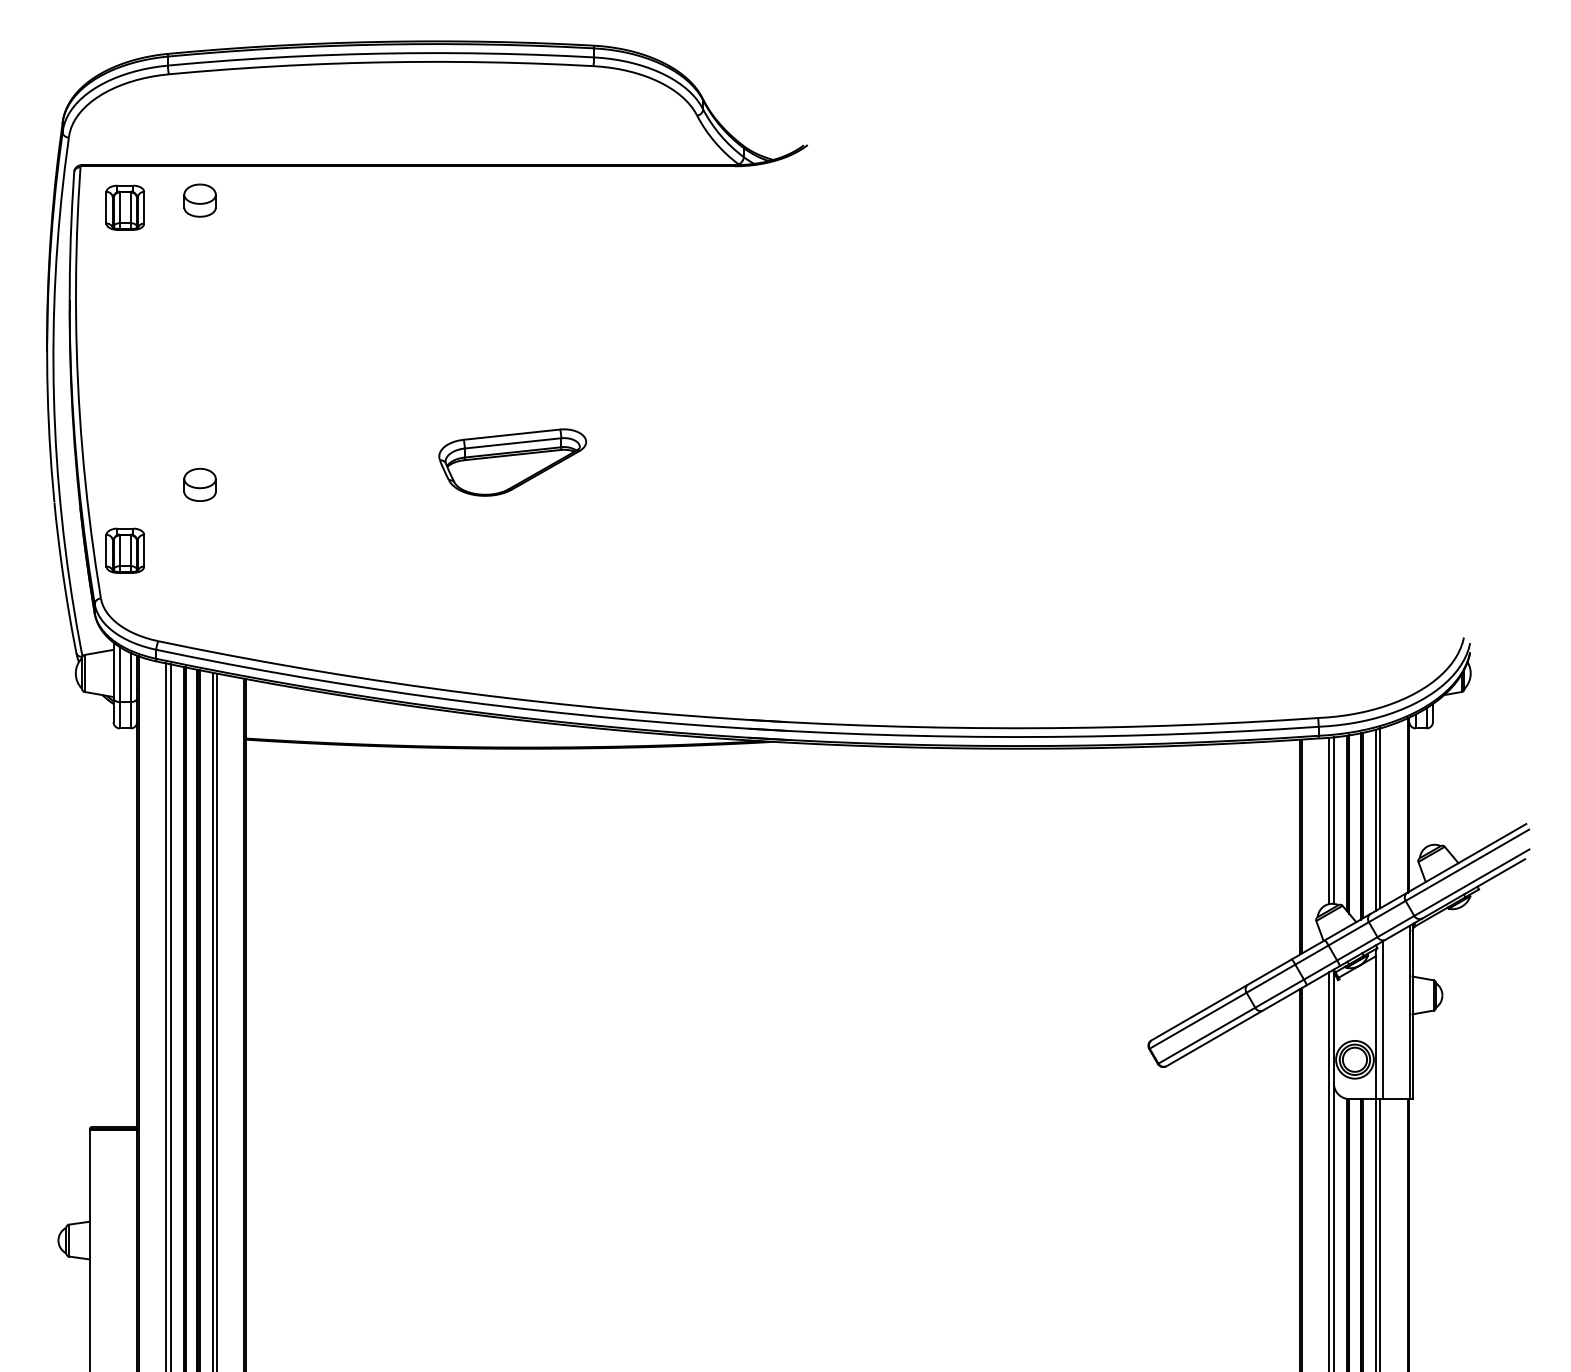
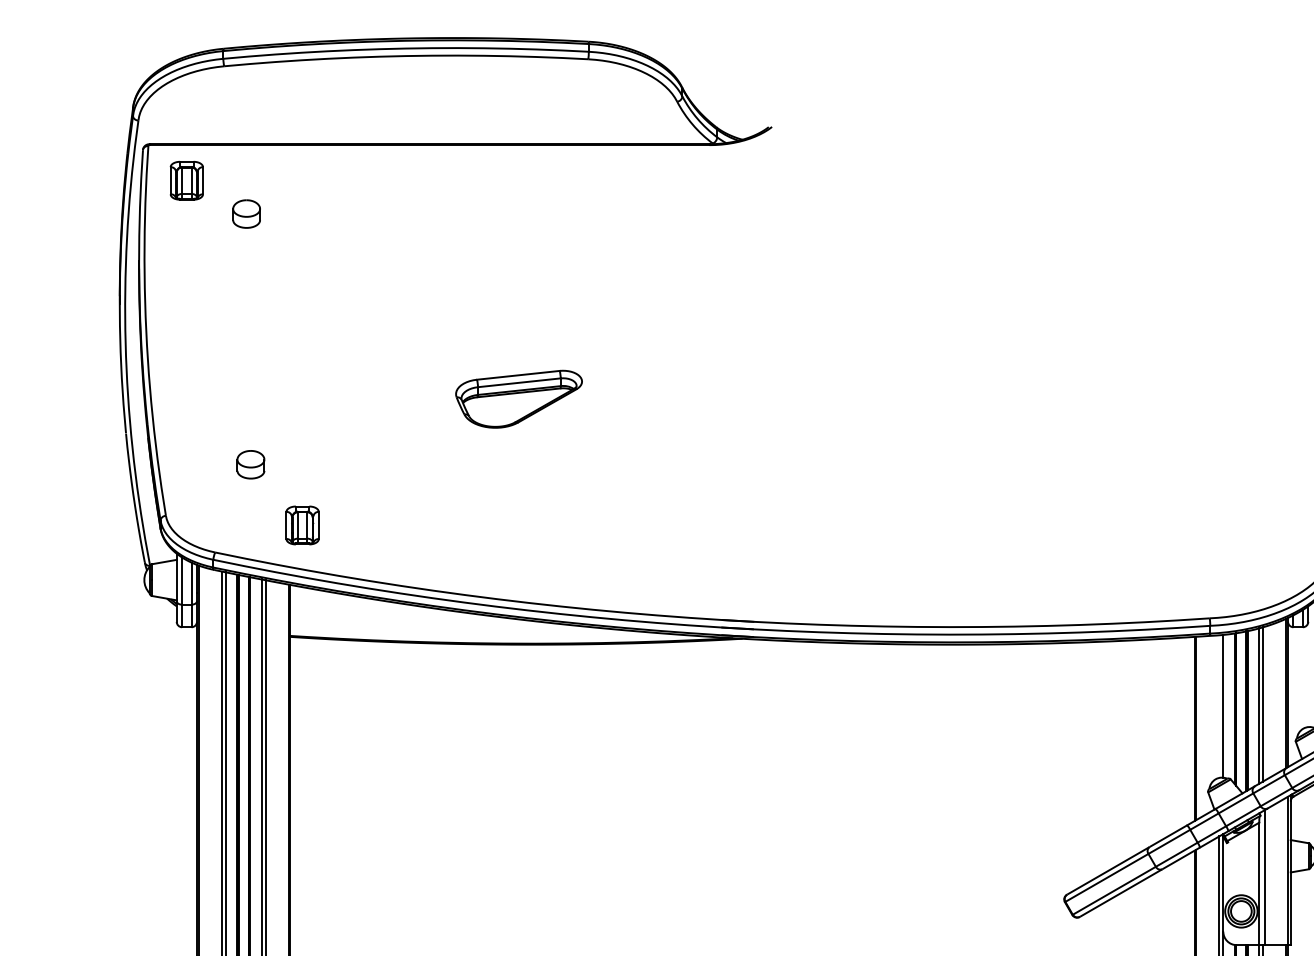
part: (199, 200) -> (246, 213), moved
part: (199, 484) -> (250, 464), moved
part: (124, 550) -> (301, 525), moved
line: (1329, 820) -> (1219, 706), removed

